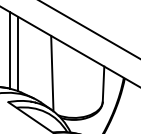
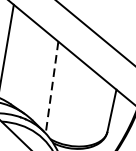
line: (17, 53) -> (13, 56), removed
line: (52, 73) -> (52, 87), solid -> dashed

